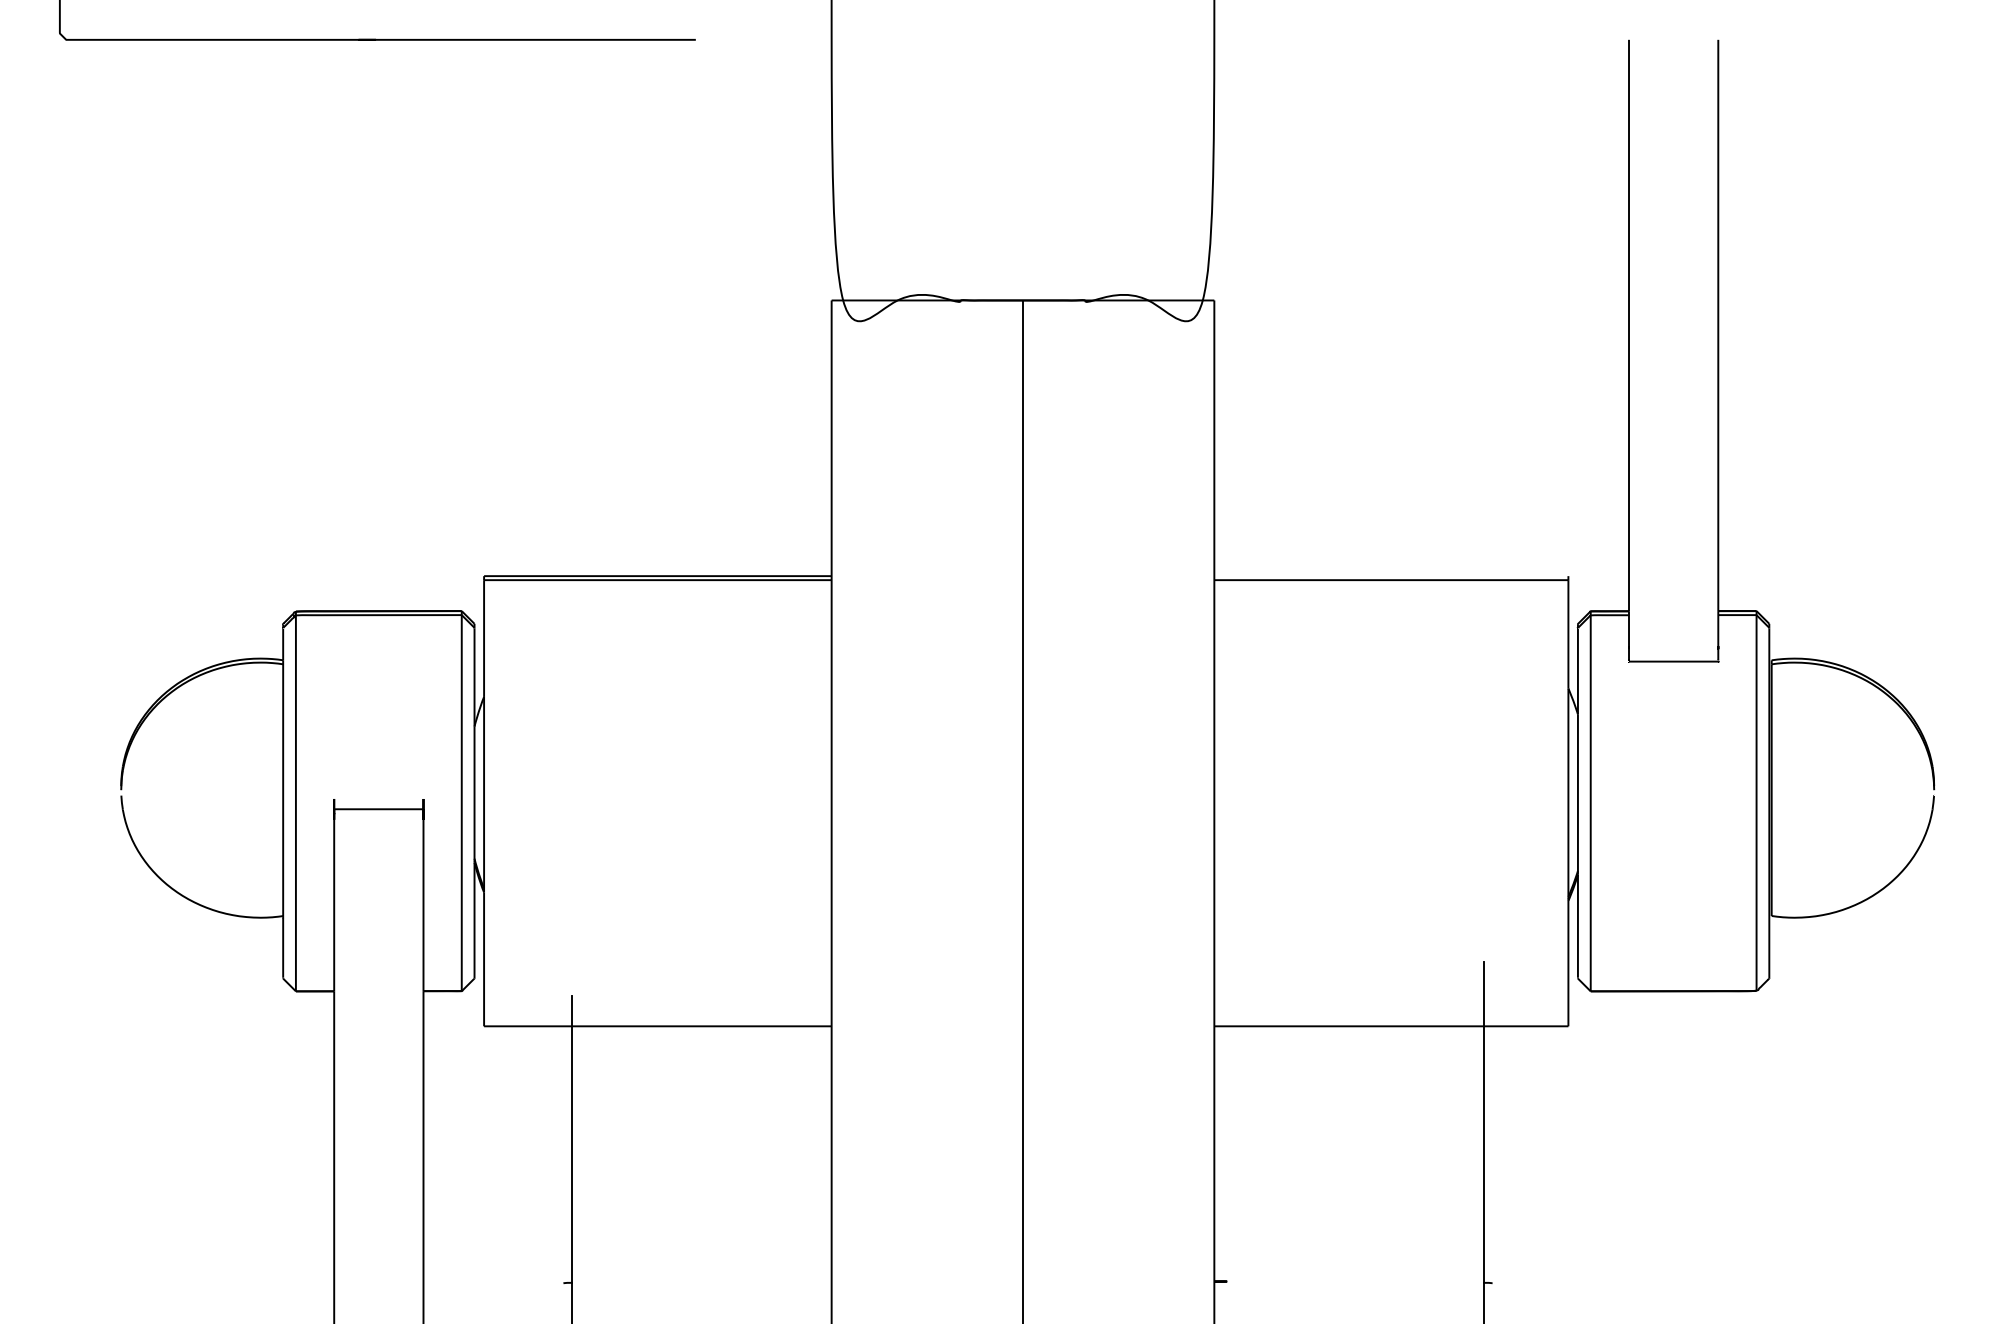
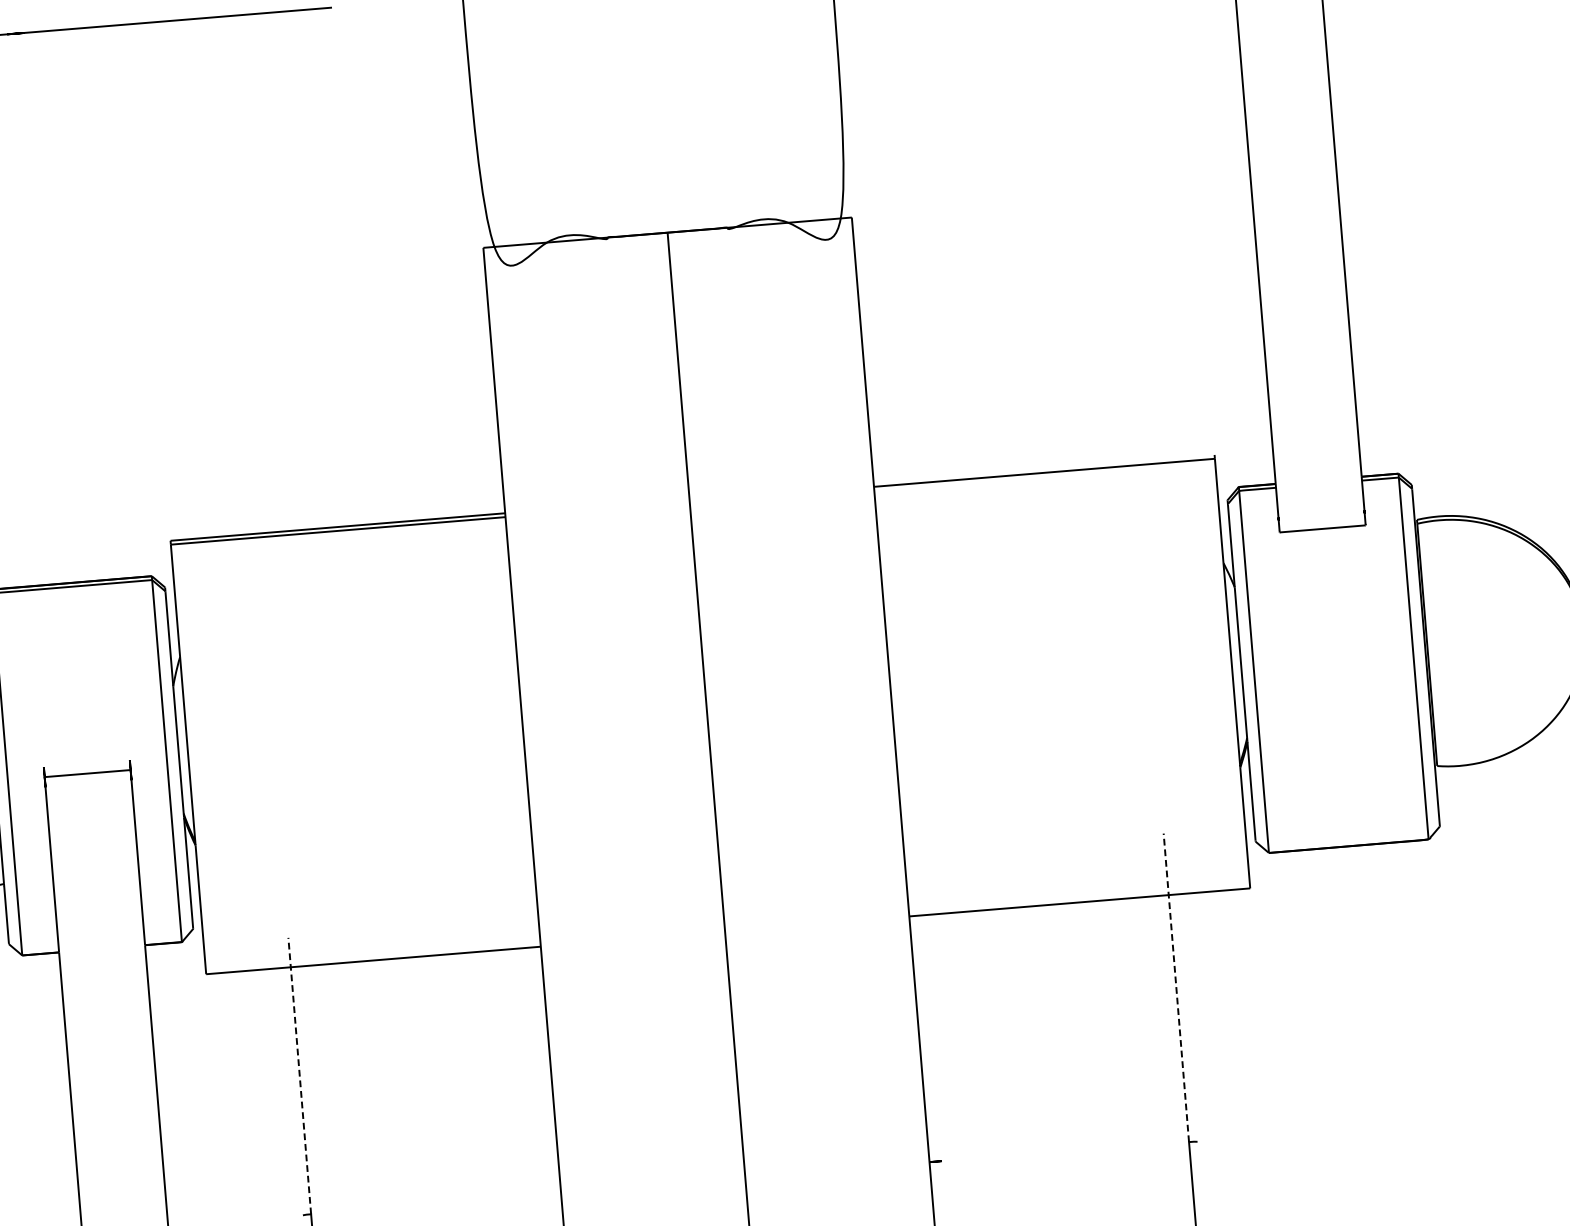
line: (1483, 1122) -> (1176, 987), solid -> dashed
line: (571, 1139) -> (299, 1076), solid -> dashed

